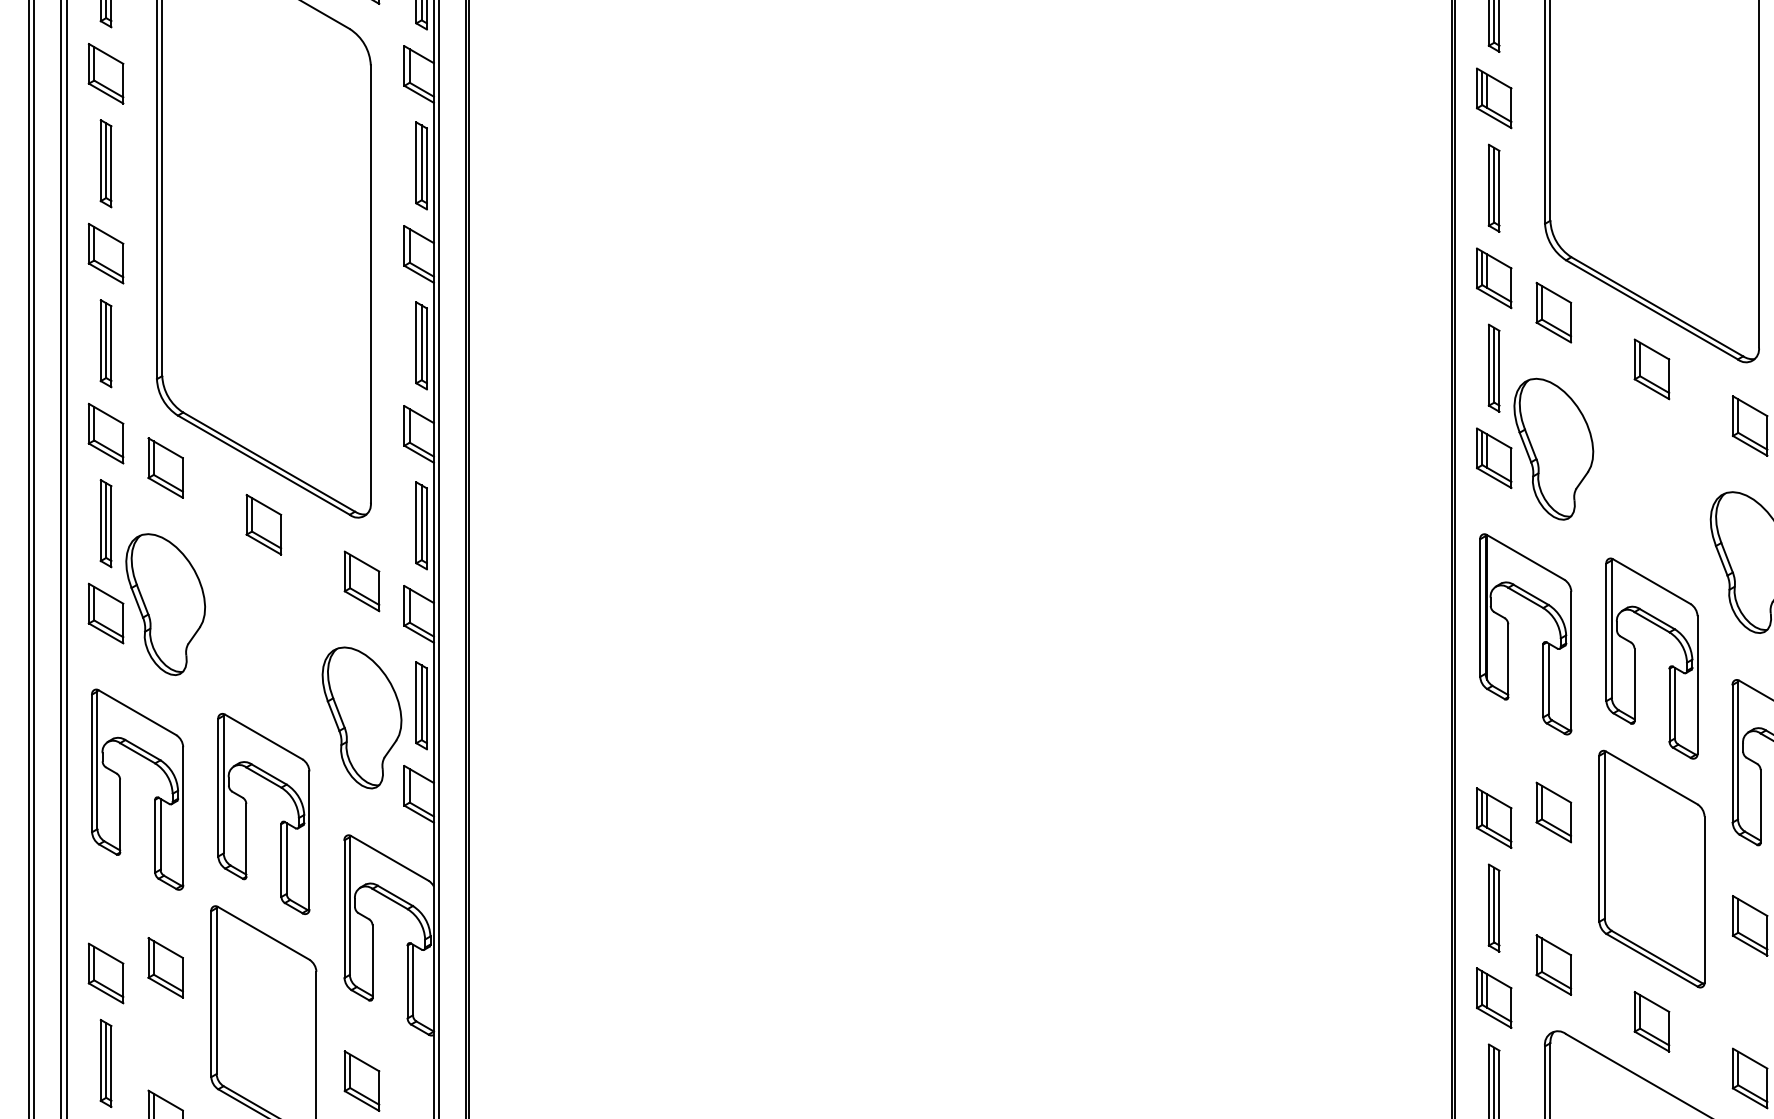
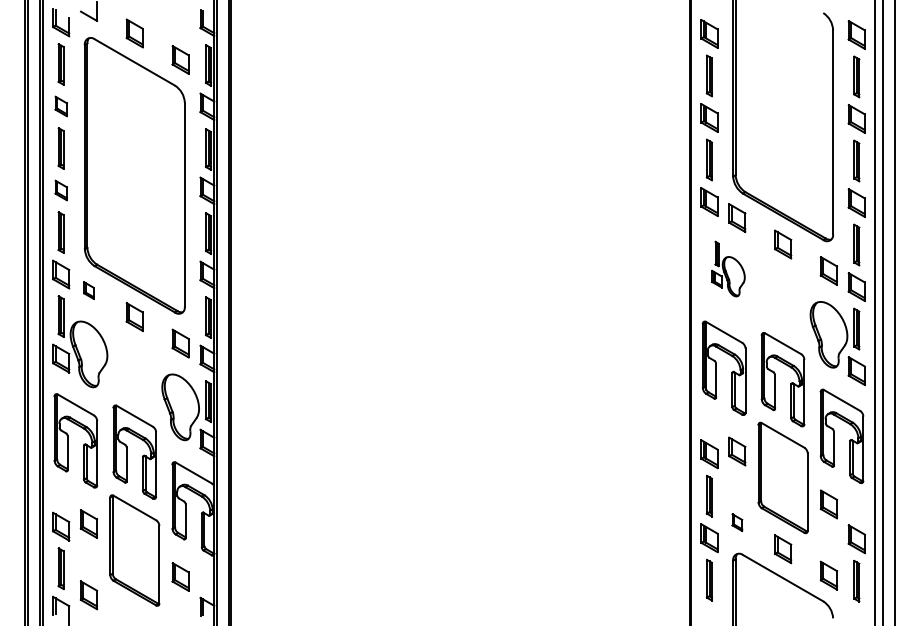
part: (106, 73) -> (61, 106), size x0.7
part: (106, 253) -> (61, 190), size x0.7
part: (1534, 420) -> (728, 268), size x0.6
part: (164, 467) -> (88, 290), size x0.6
part: (1554, 964) -> (737, 522), size x0.6

